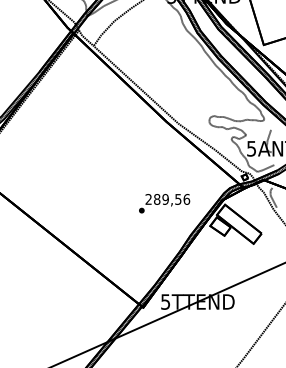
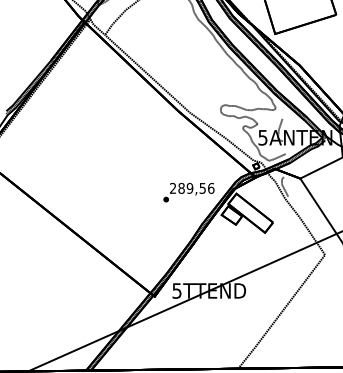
text: (164, 203) -> (188, 192), moved

